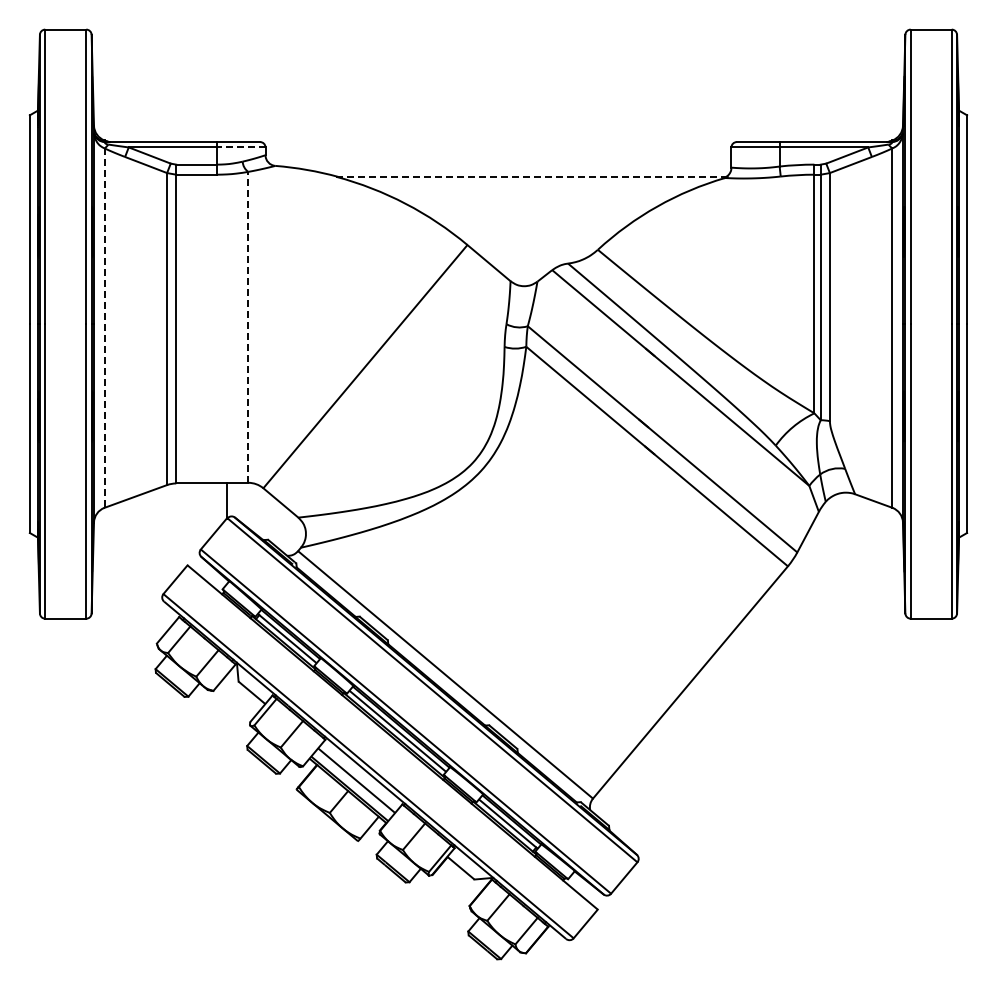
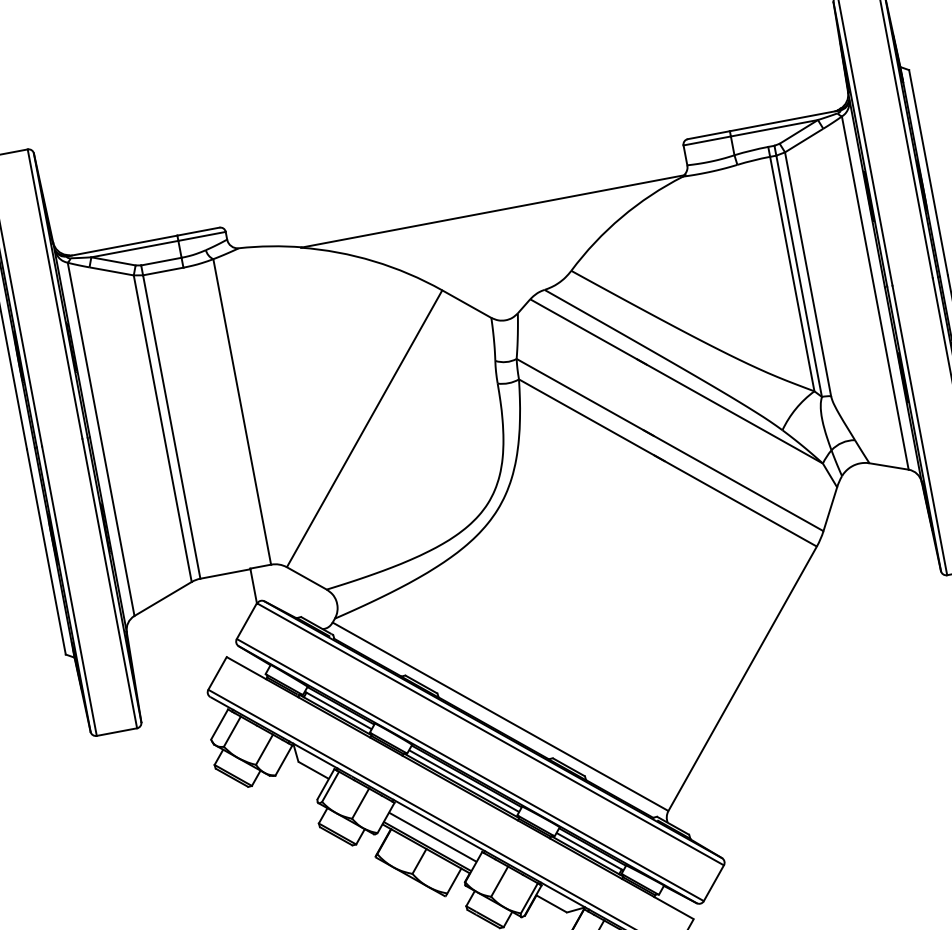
line: (240, 147) -> (201, 236), dashed -> solid
line: (532, 176) -> (493, 210), dashed -> solid
line: (248, 326) -> (242, 411), dashed -> solid
line: (104, 328) -> (101, 439), dashed -> solid

